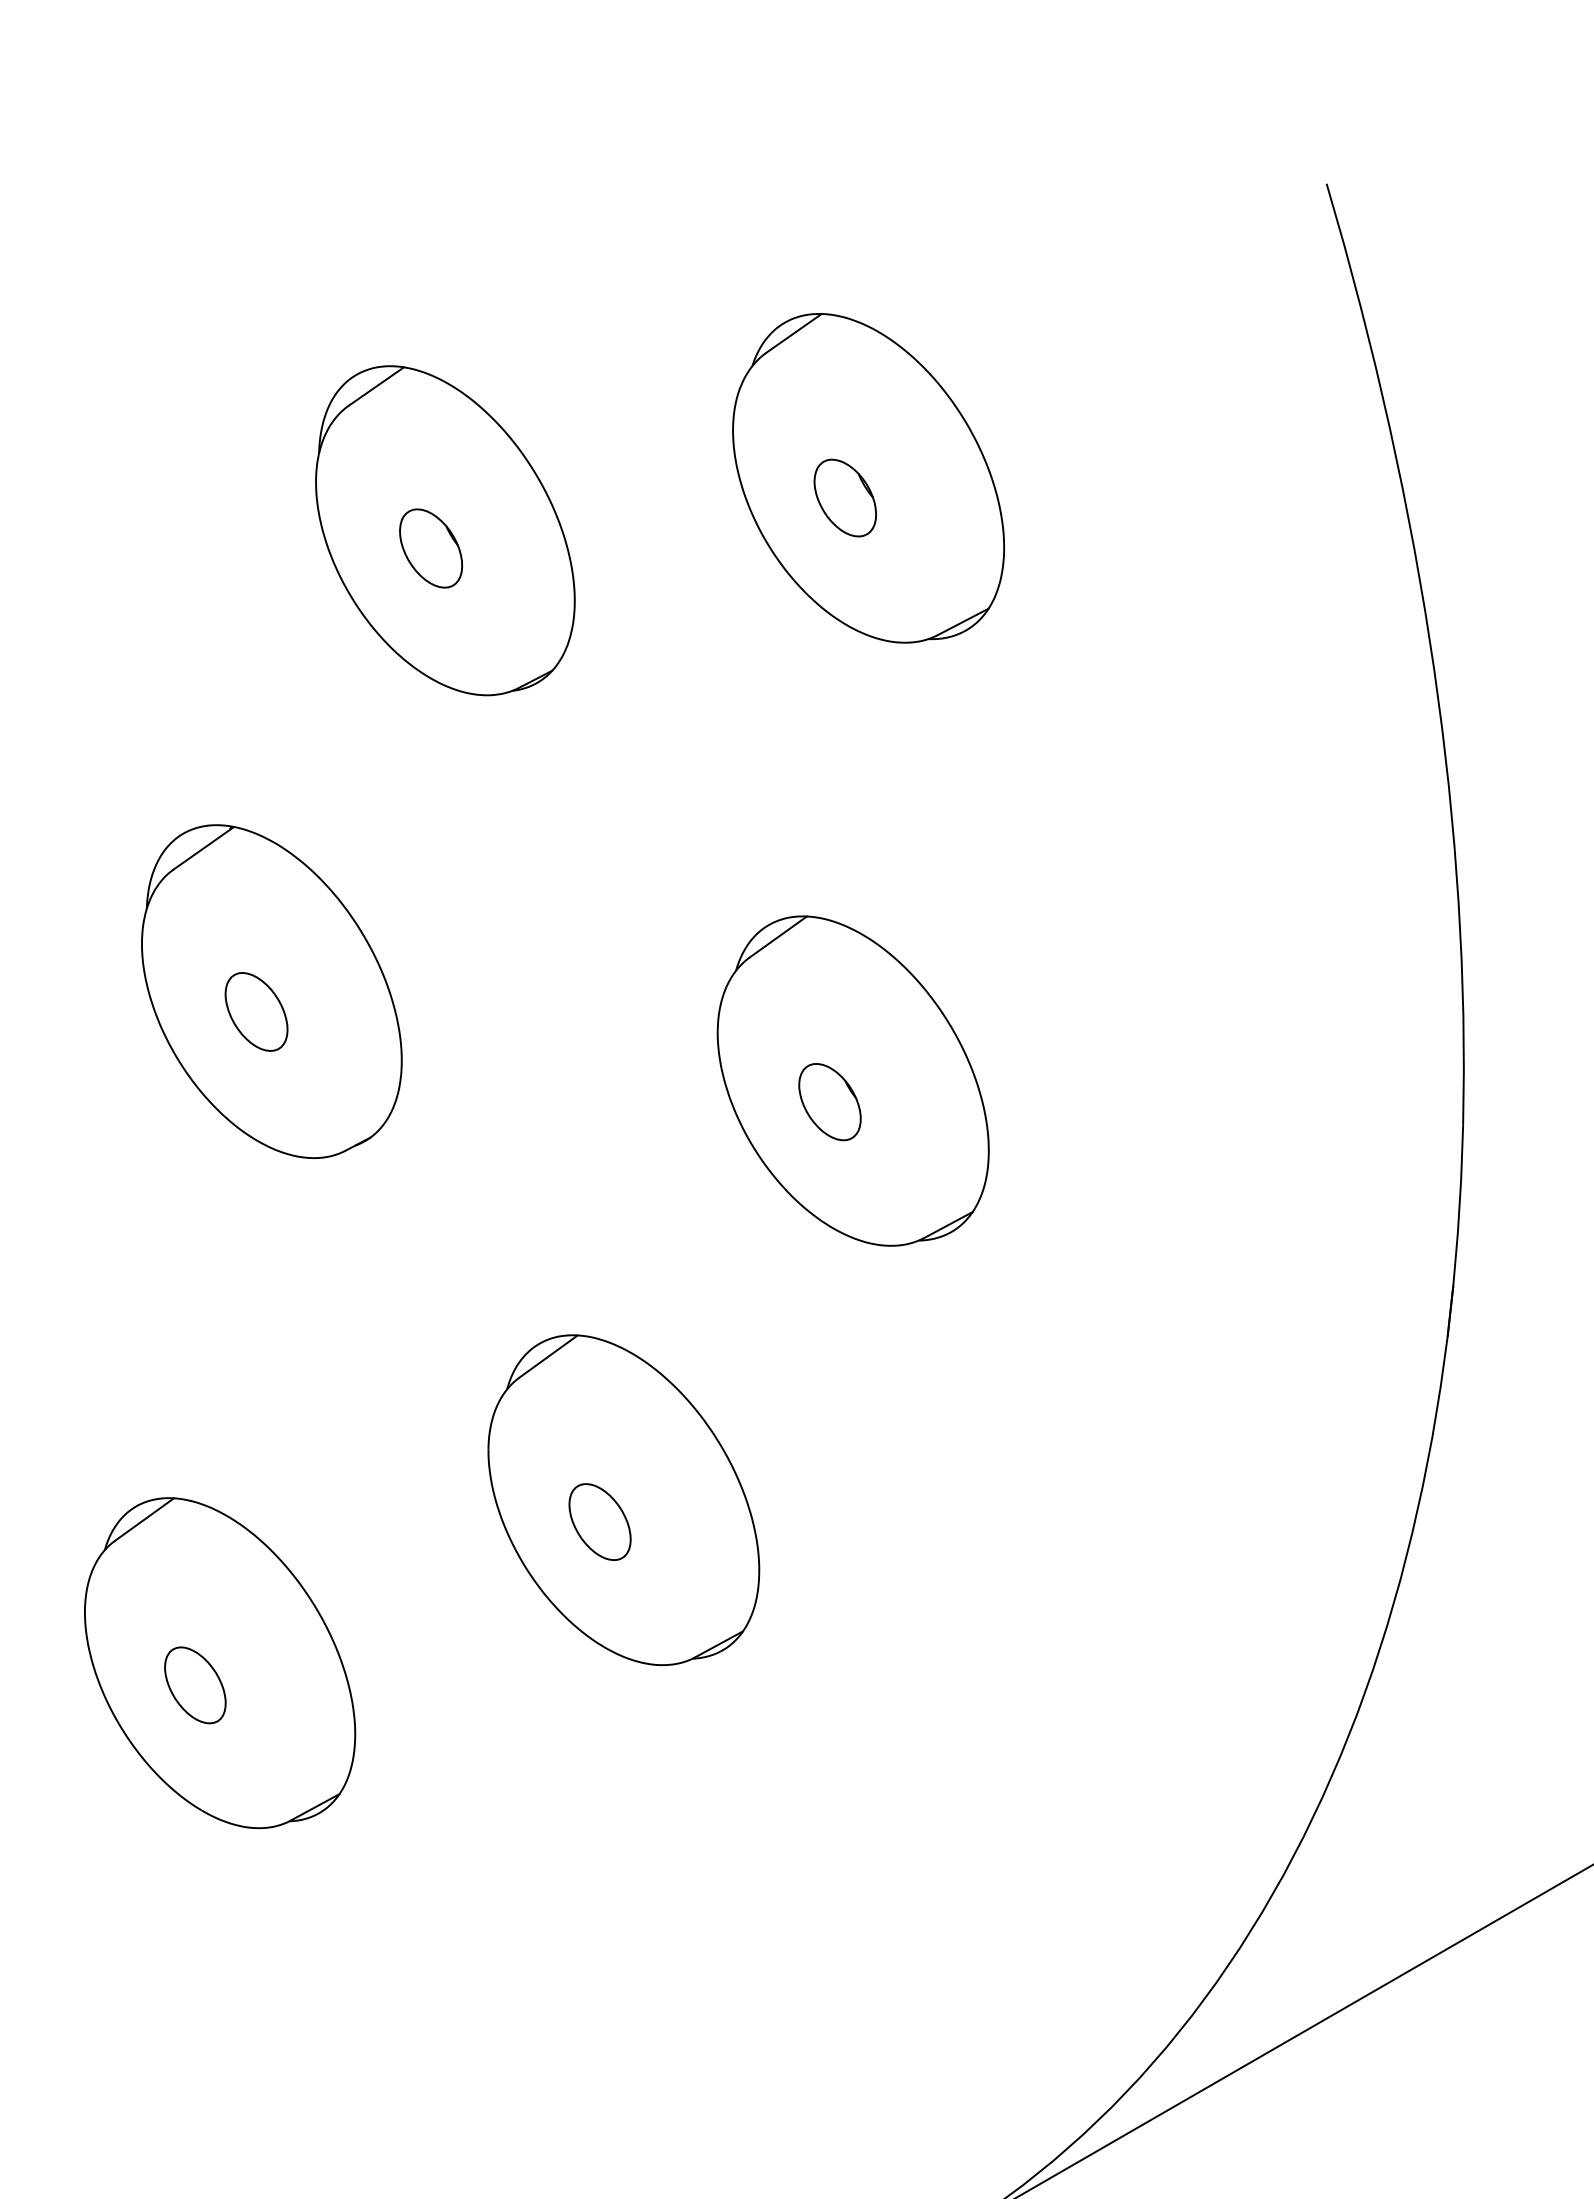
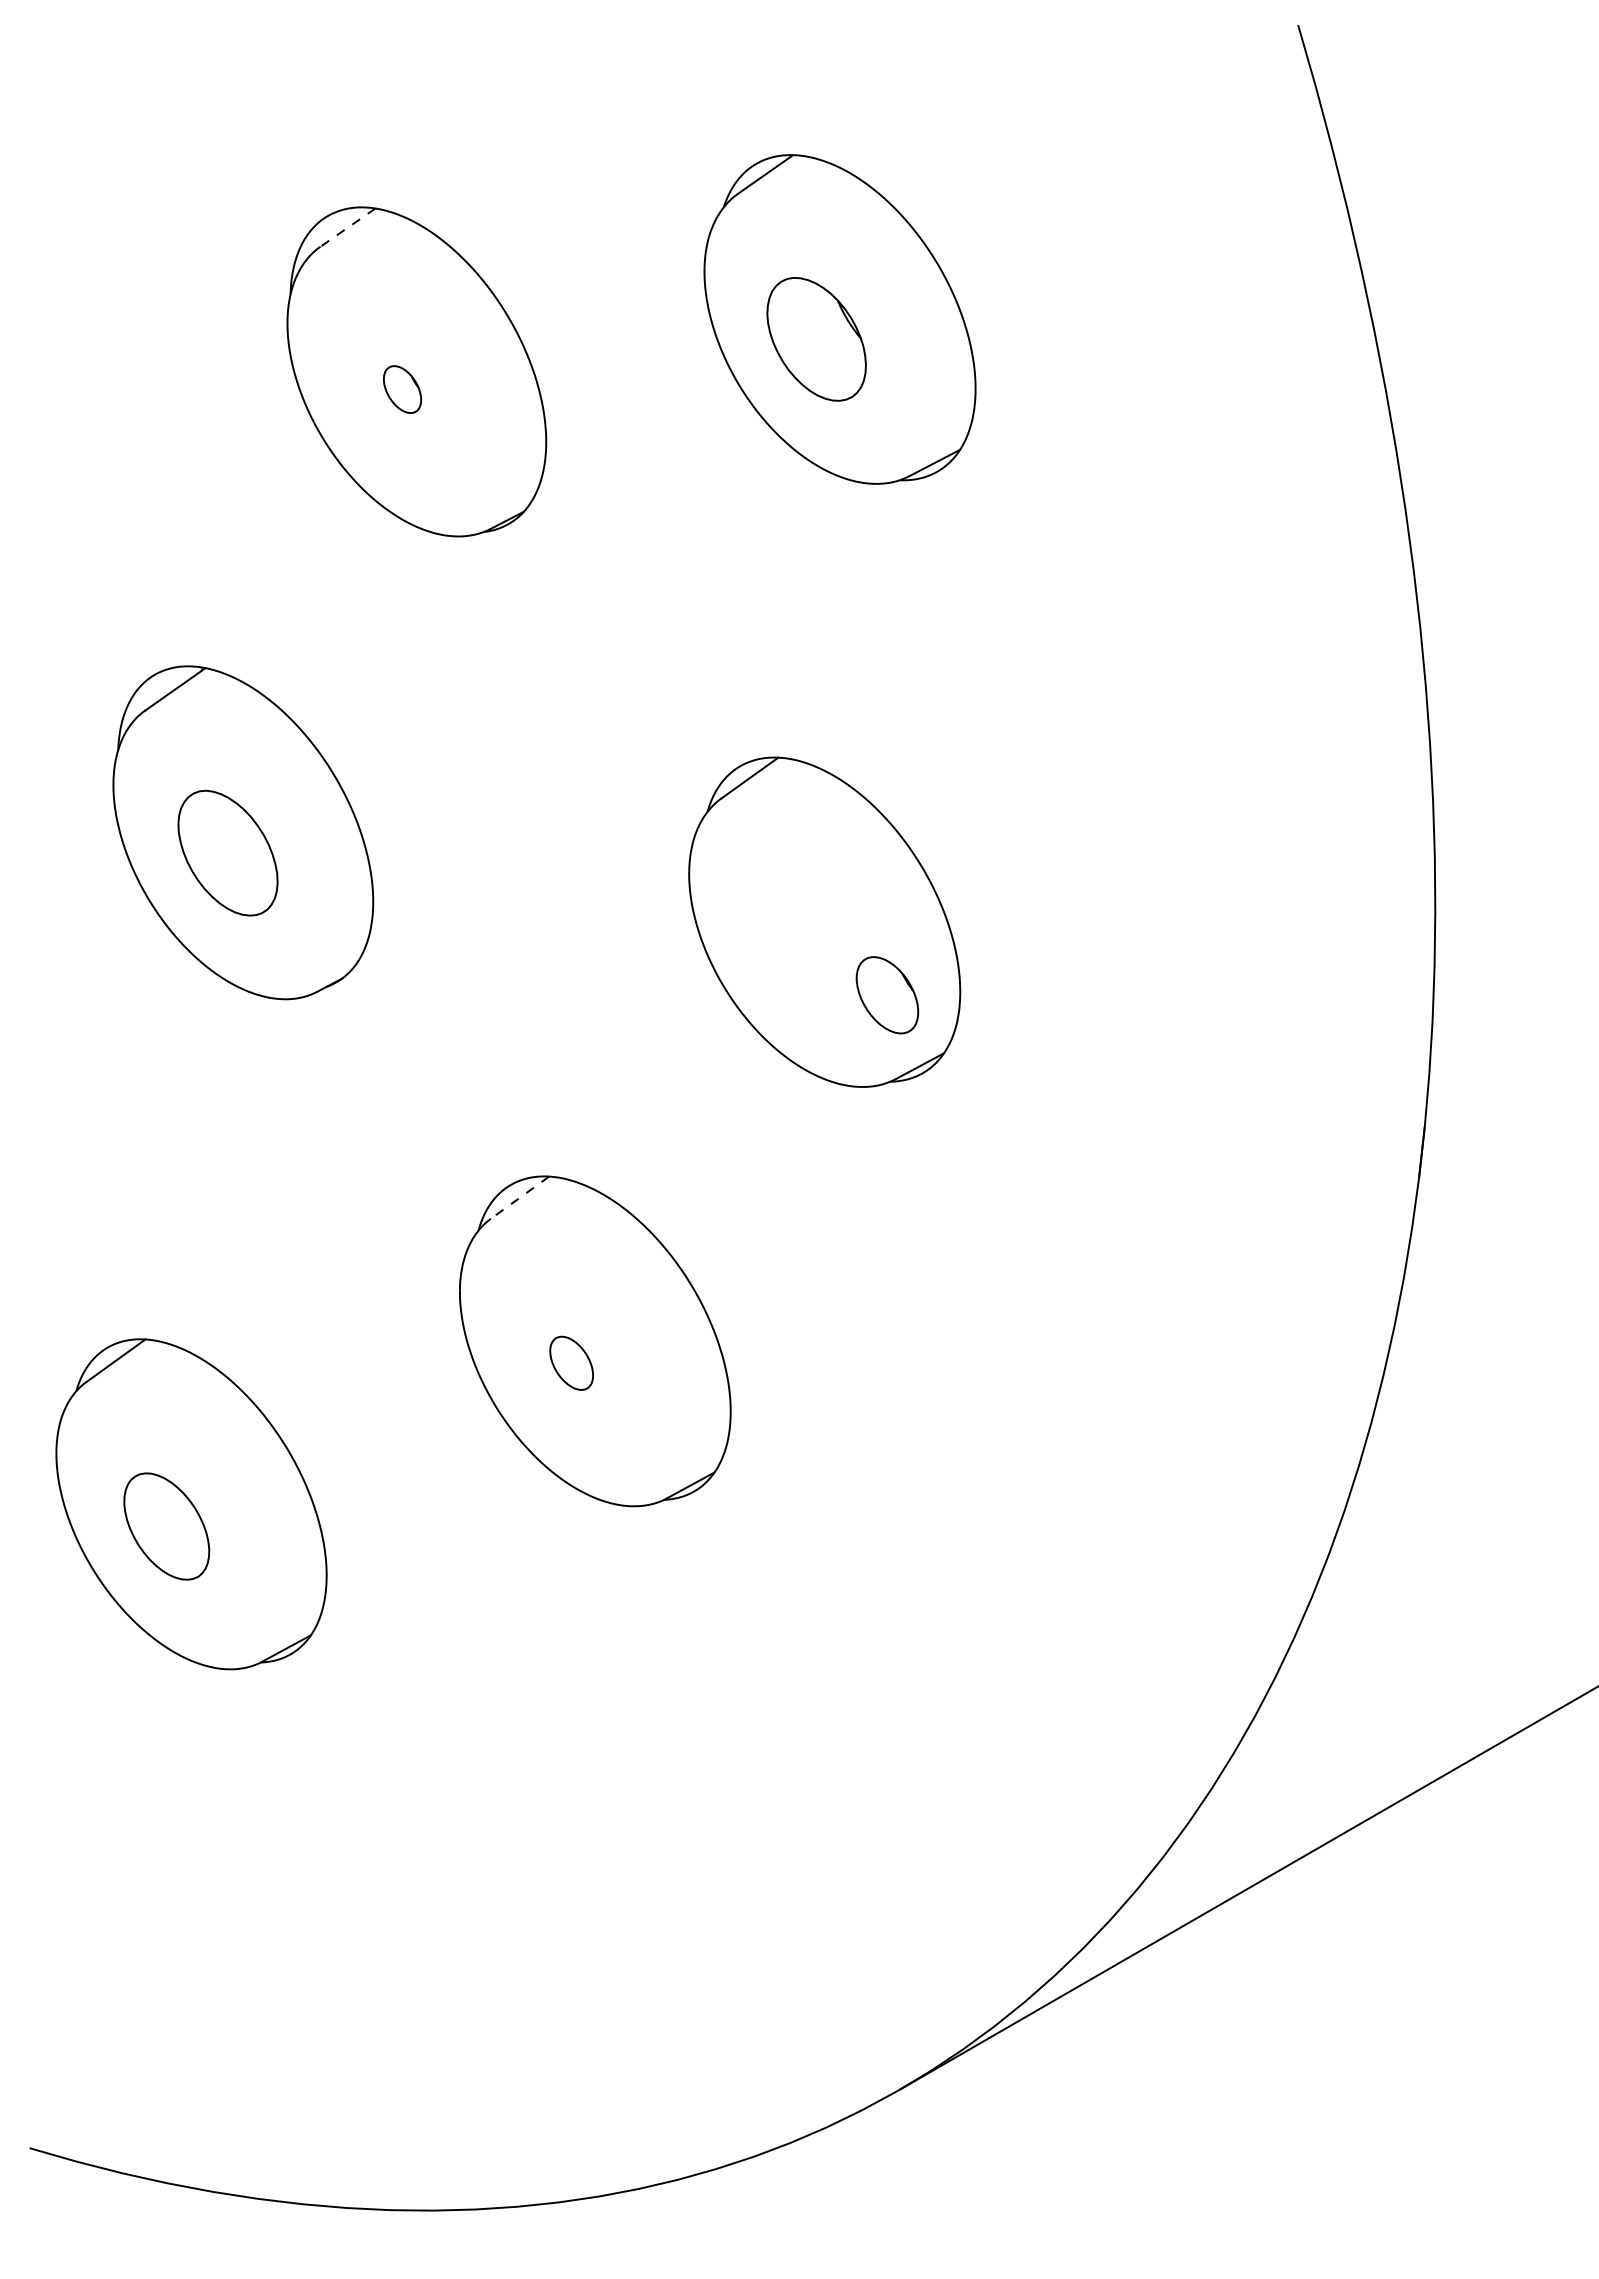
line: (376, 386) -> (347, 227), solid -> dashed
part: (845, 497) -> (816, 338), size x1.6
part: (431, 548) -> (402, 389), size x0.6
part: (256, 1011) -> (227, 852), size x1.6
part: (830, 1102) -> (887, 995), moved
line: (549, 1356) -> (520, 1197), solid -> dashed
part: (600, 1522) -> (571, 1363), size x0.7
part: (195, 1685) -> (166, 1526), size x1.4

